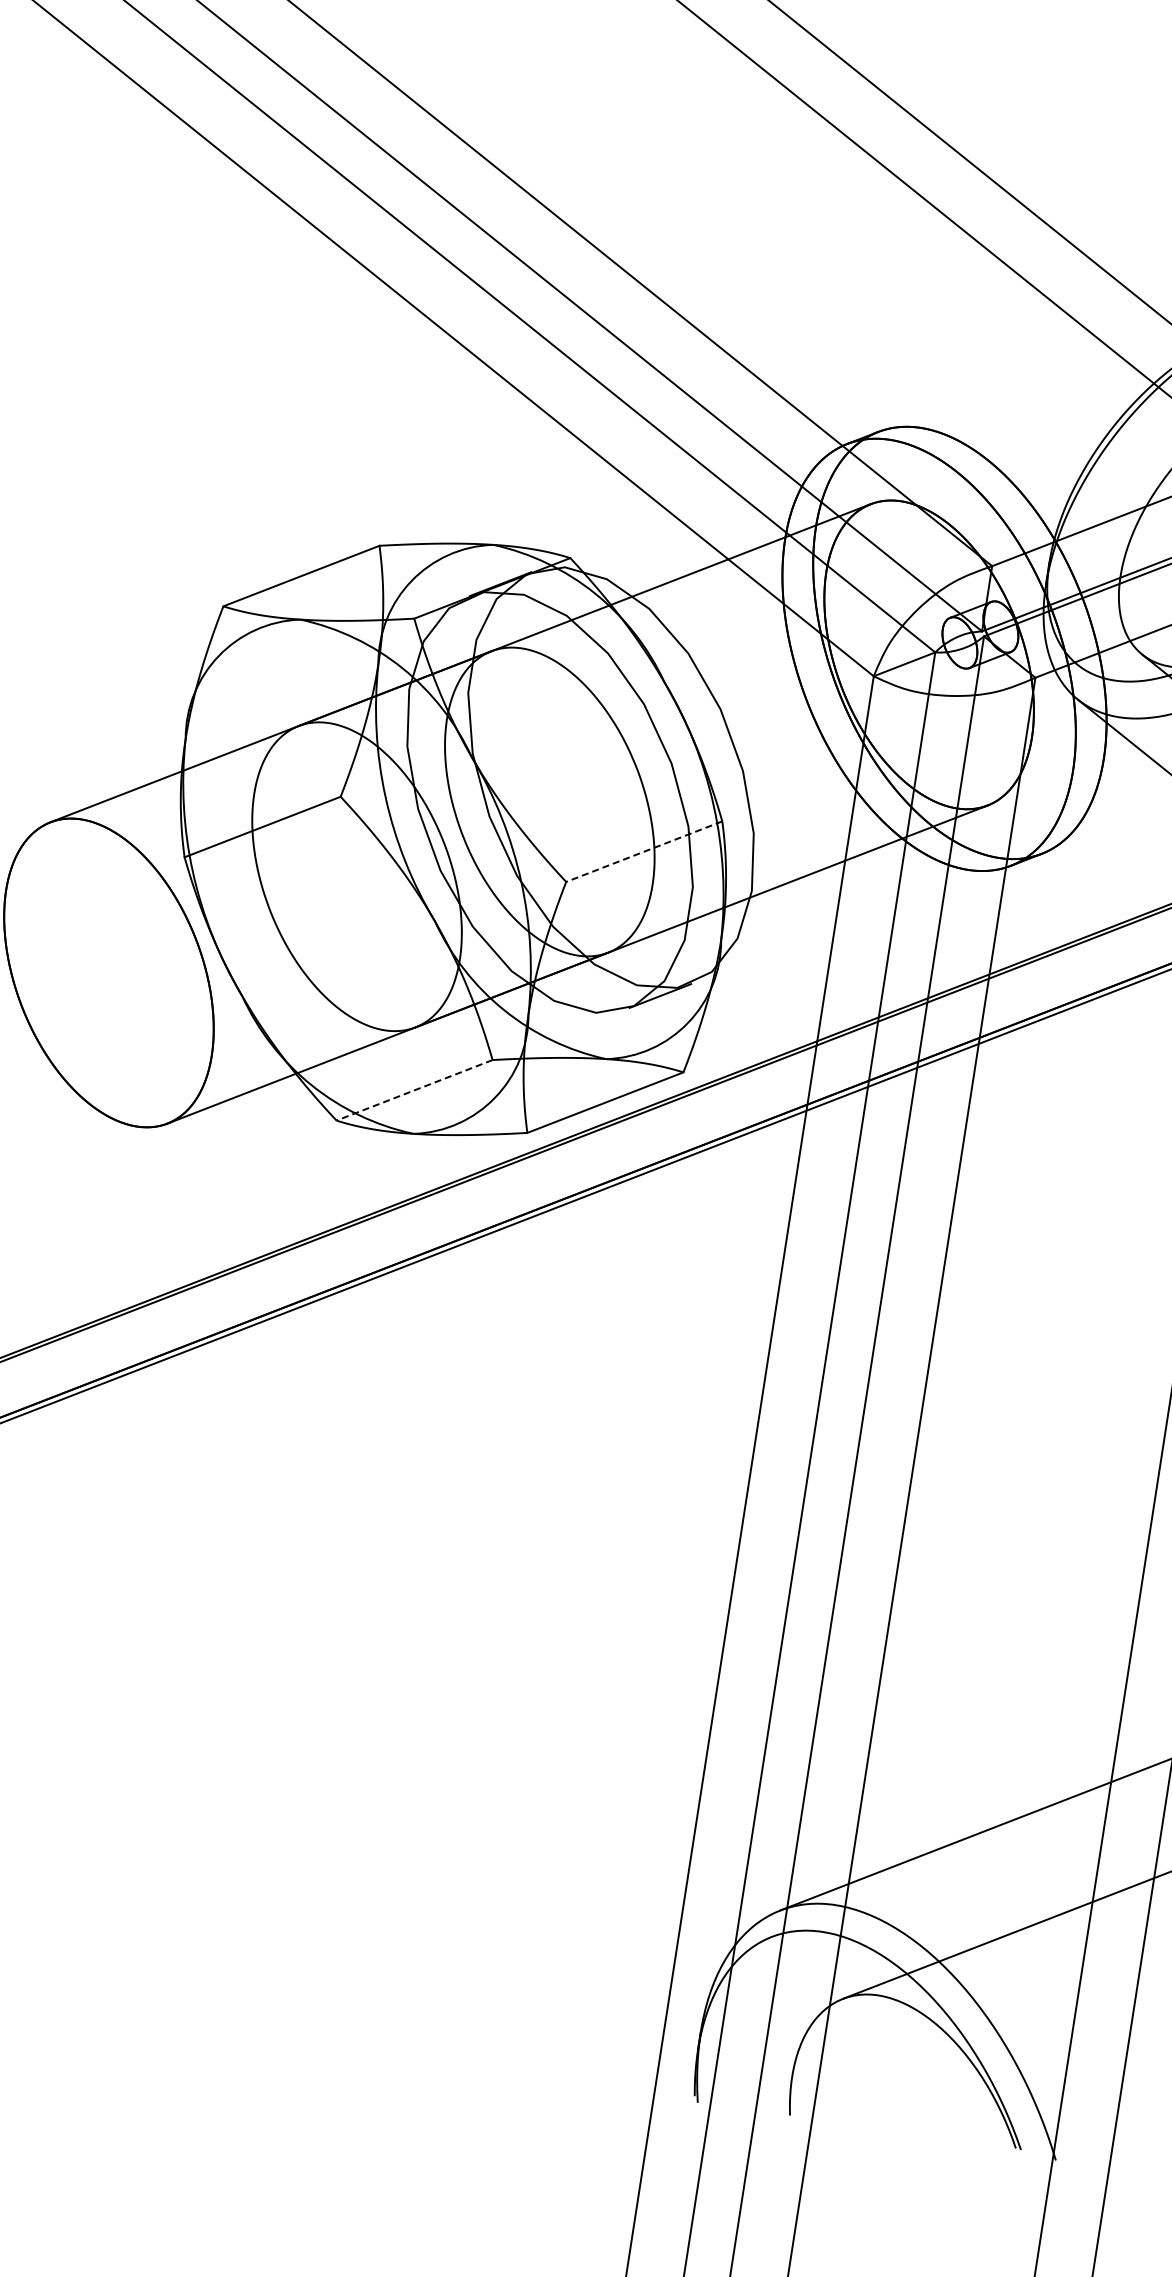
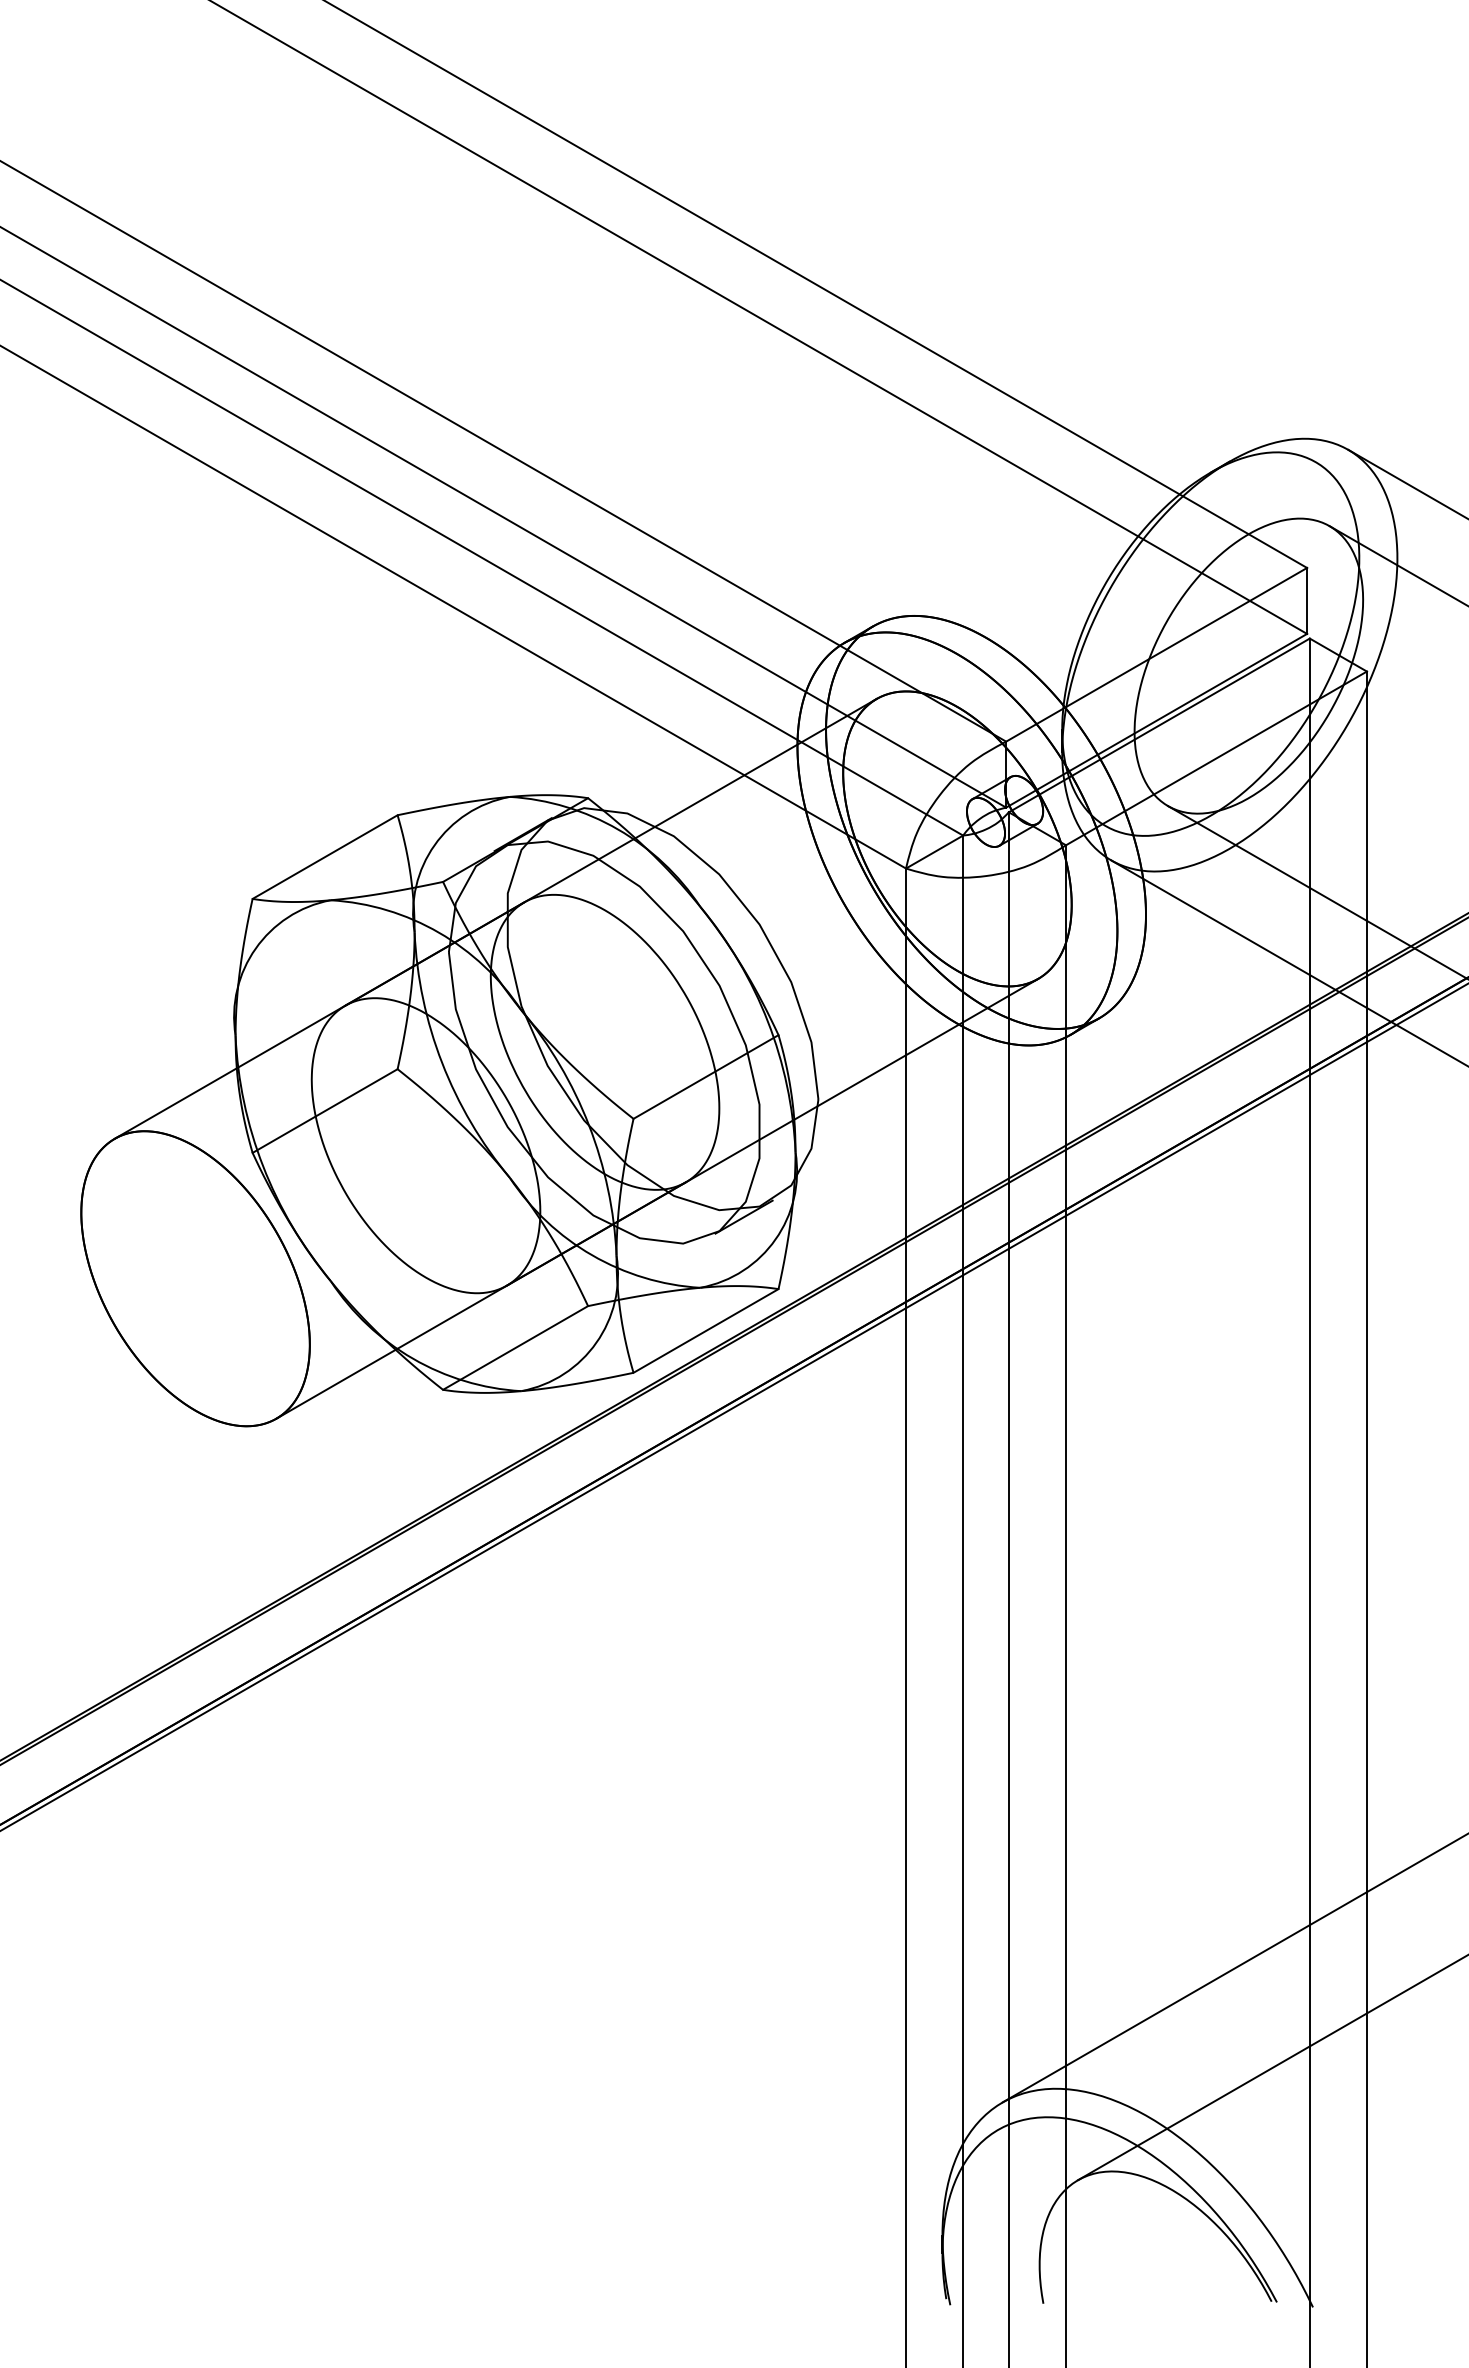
line: (644, 852) -> (706, 1077), dashed -> solid
line: (414, 1089) -> (515, 1347), dashed -> solid

